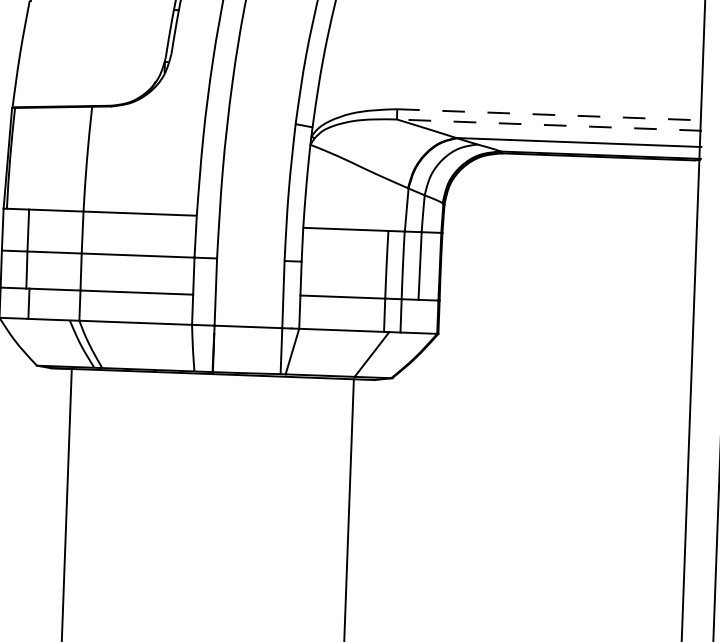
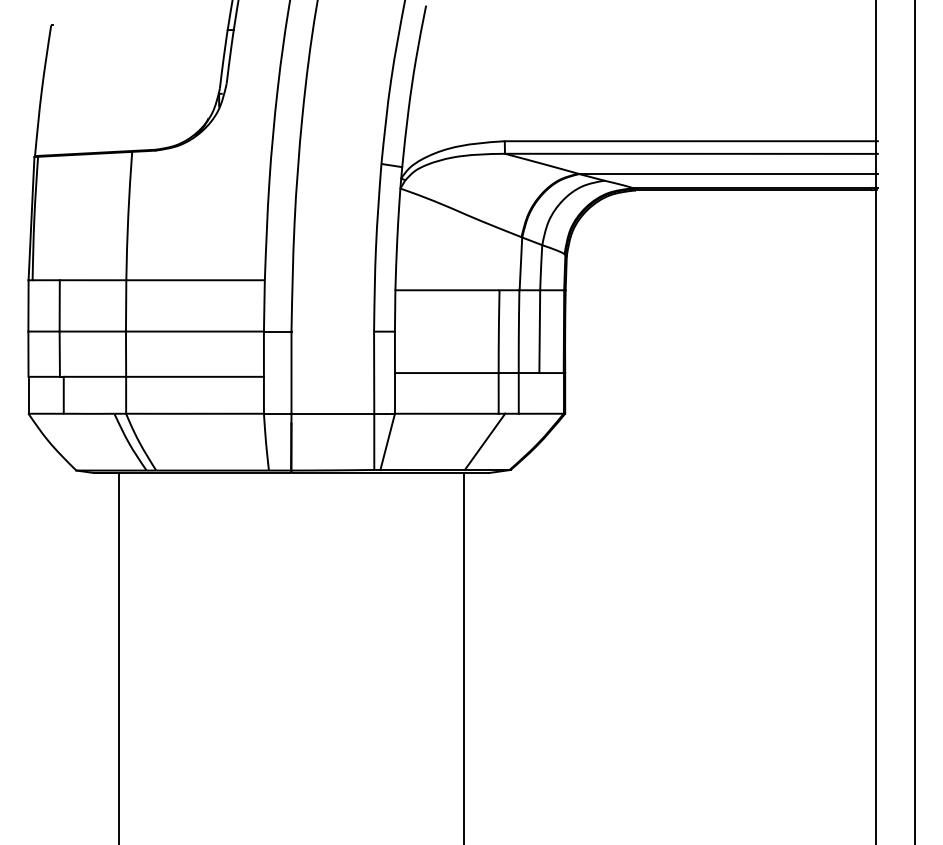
line: (549, 115) -> (691, 141), dashed -> solid
line: (548, 124) -> (690, 153), dashed -> solid

